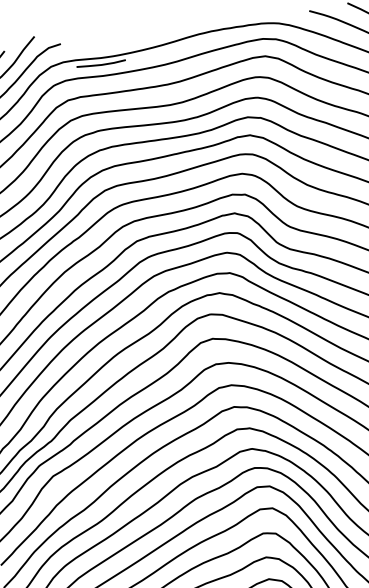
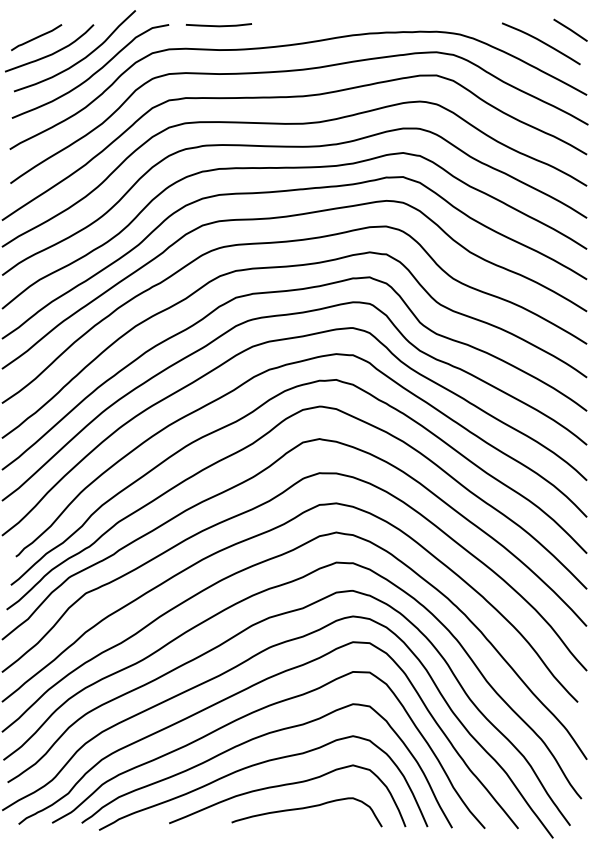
line: (100, 64) -> (218, 25), moved

